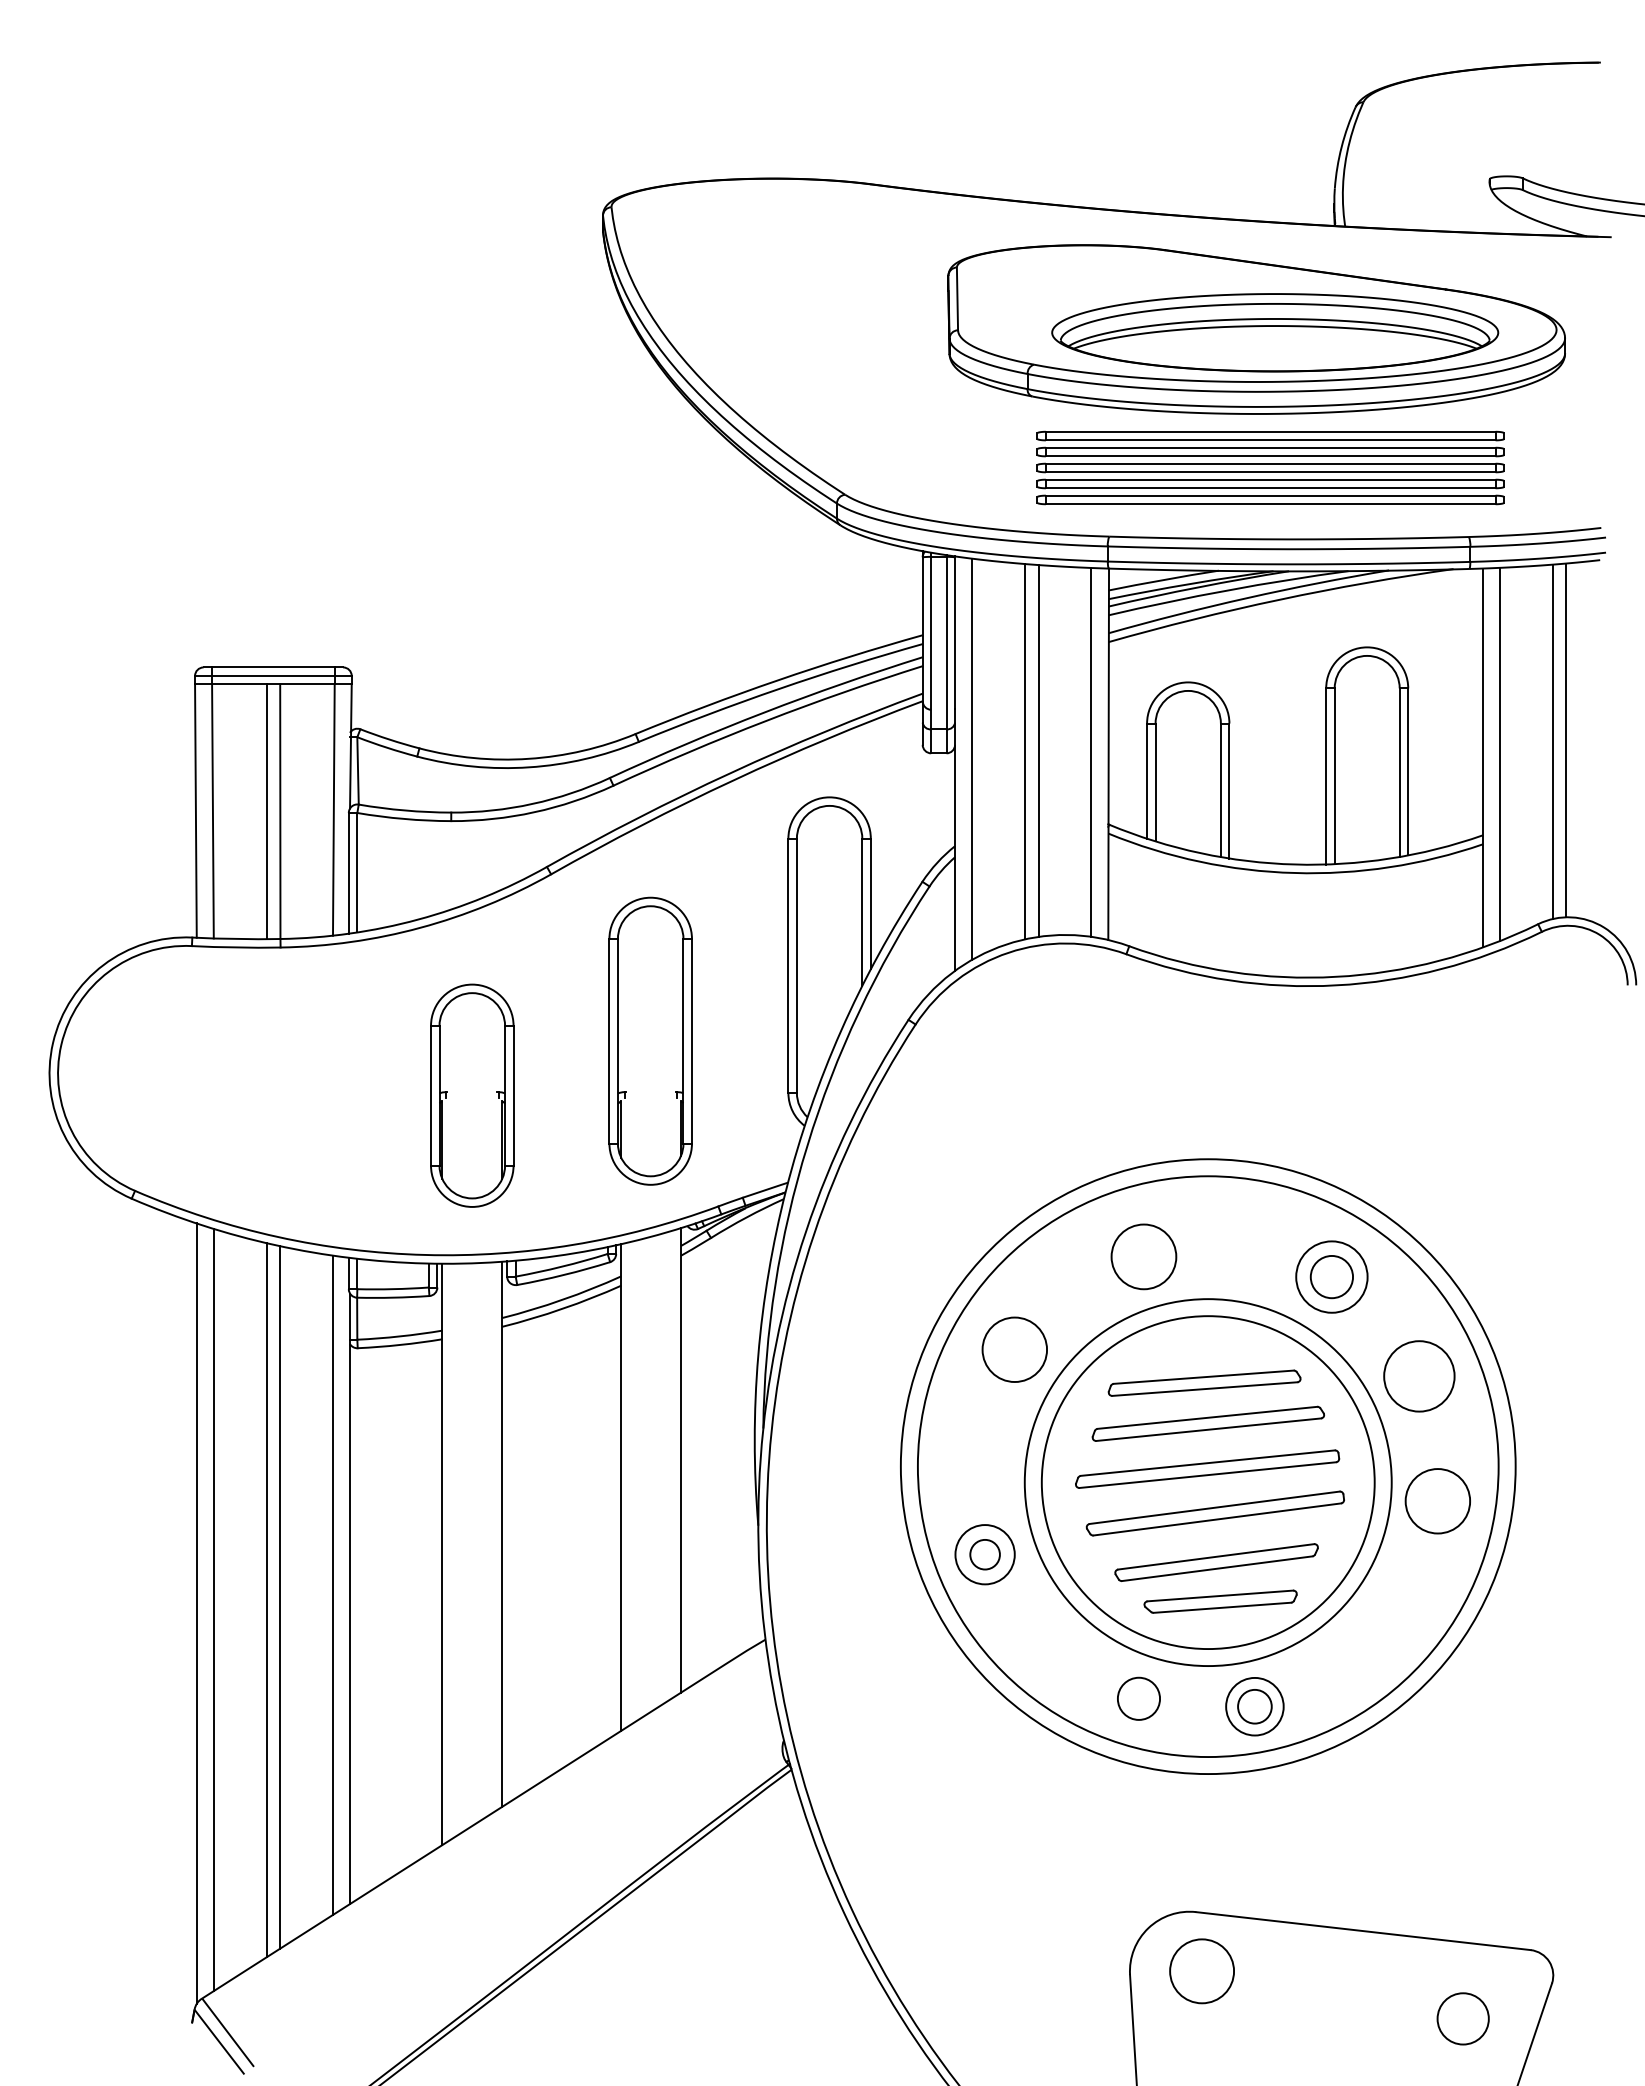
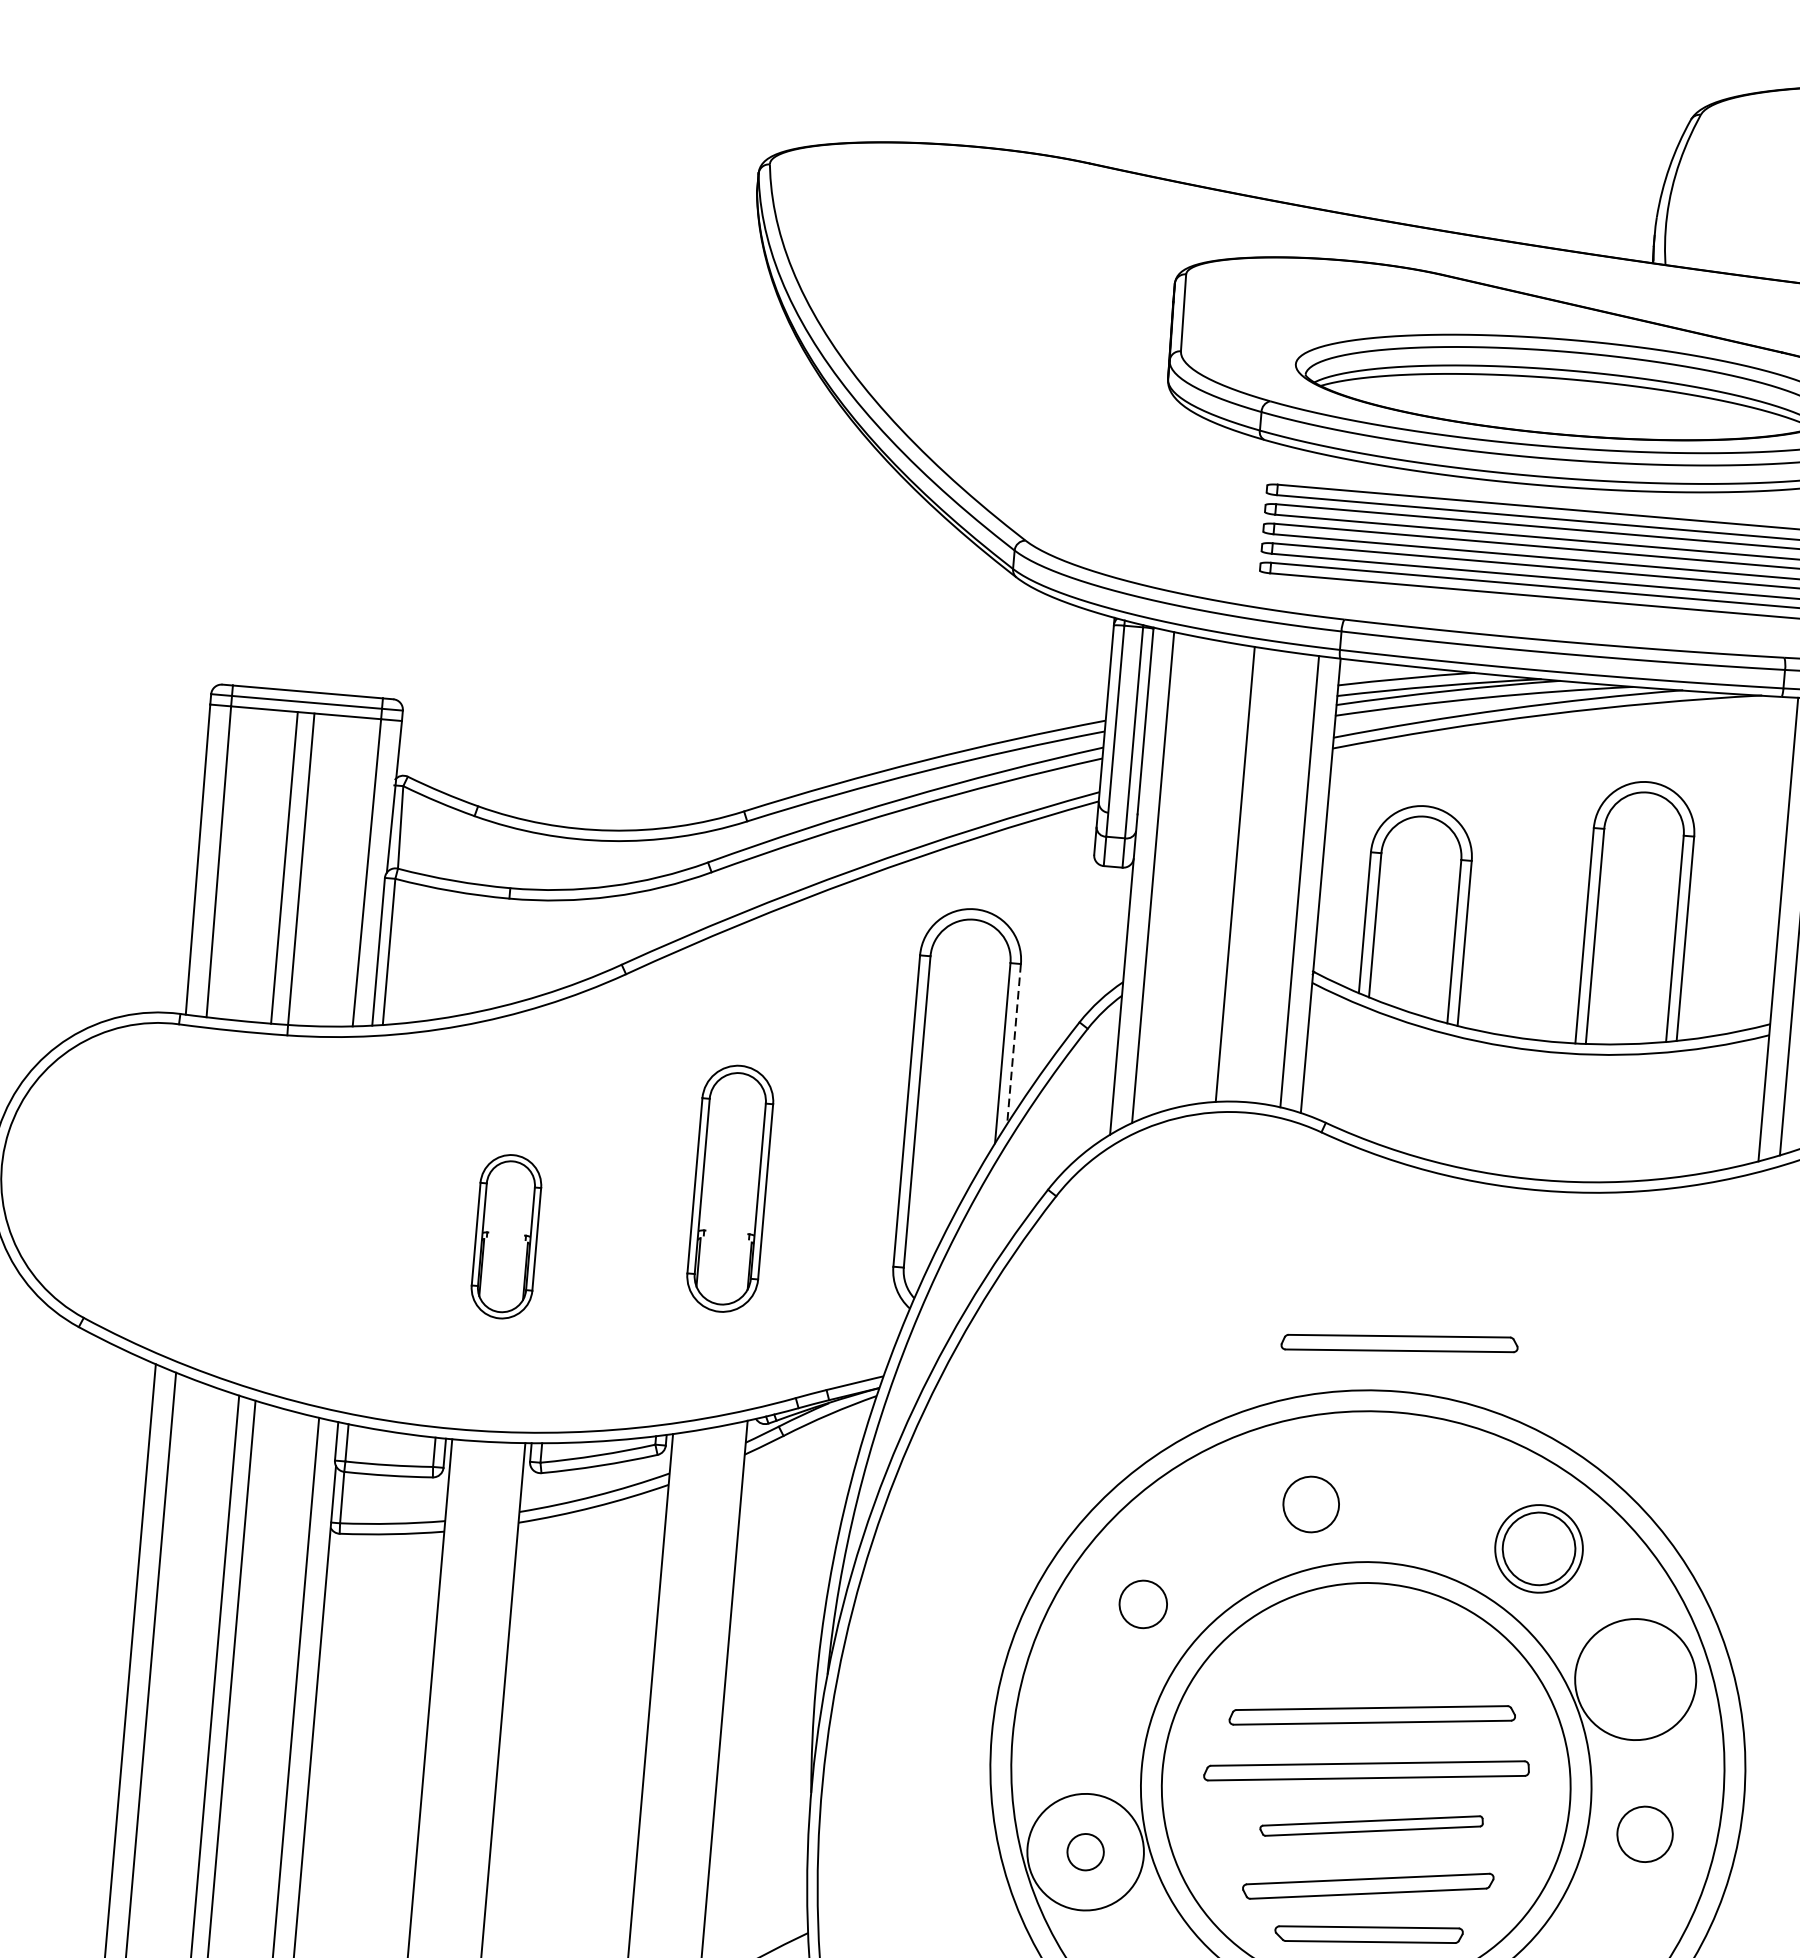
line: (1024, 751) -> (1218, 873), removed
line: (870, 904) -> (1013, 1044), solid -> dashed
part: (650, 1040) -> (730, 1187), size x0.7
part: (472, 1095) -> (506, 1236), size x0.6
circle: (1143, 1256) -> (1310, 1503), size x0.7
circle: (1331, 1276) -> (1538, 1548), size x1.4
circle: (1014, 1349) -> (1143, 1604), size x0.6
circle: (1419, 1376) -> (1635, 1679), size x1.4
part: (1204, 1382) -> (1399, 1342), moved
circle: (1437, 1501) -> (1644, 1834), size x0.7
part: (1214, 1513) -> (1370, 1825), size x0.7
circle: (984, 1554) -> (1084, 1851), size x1.6

